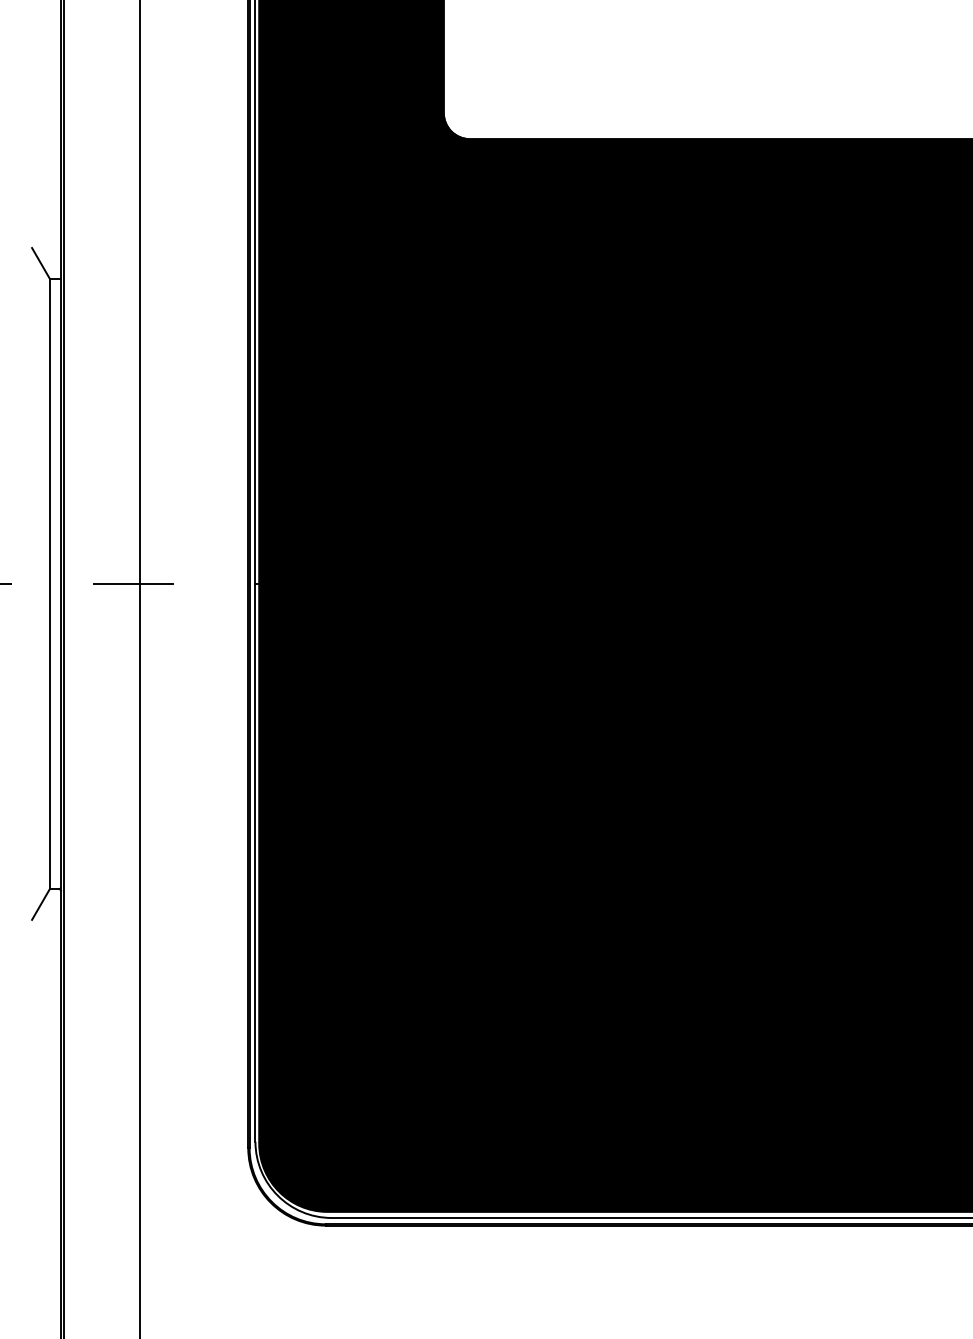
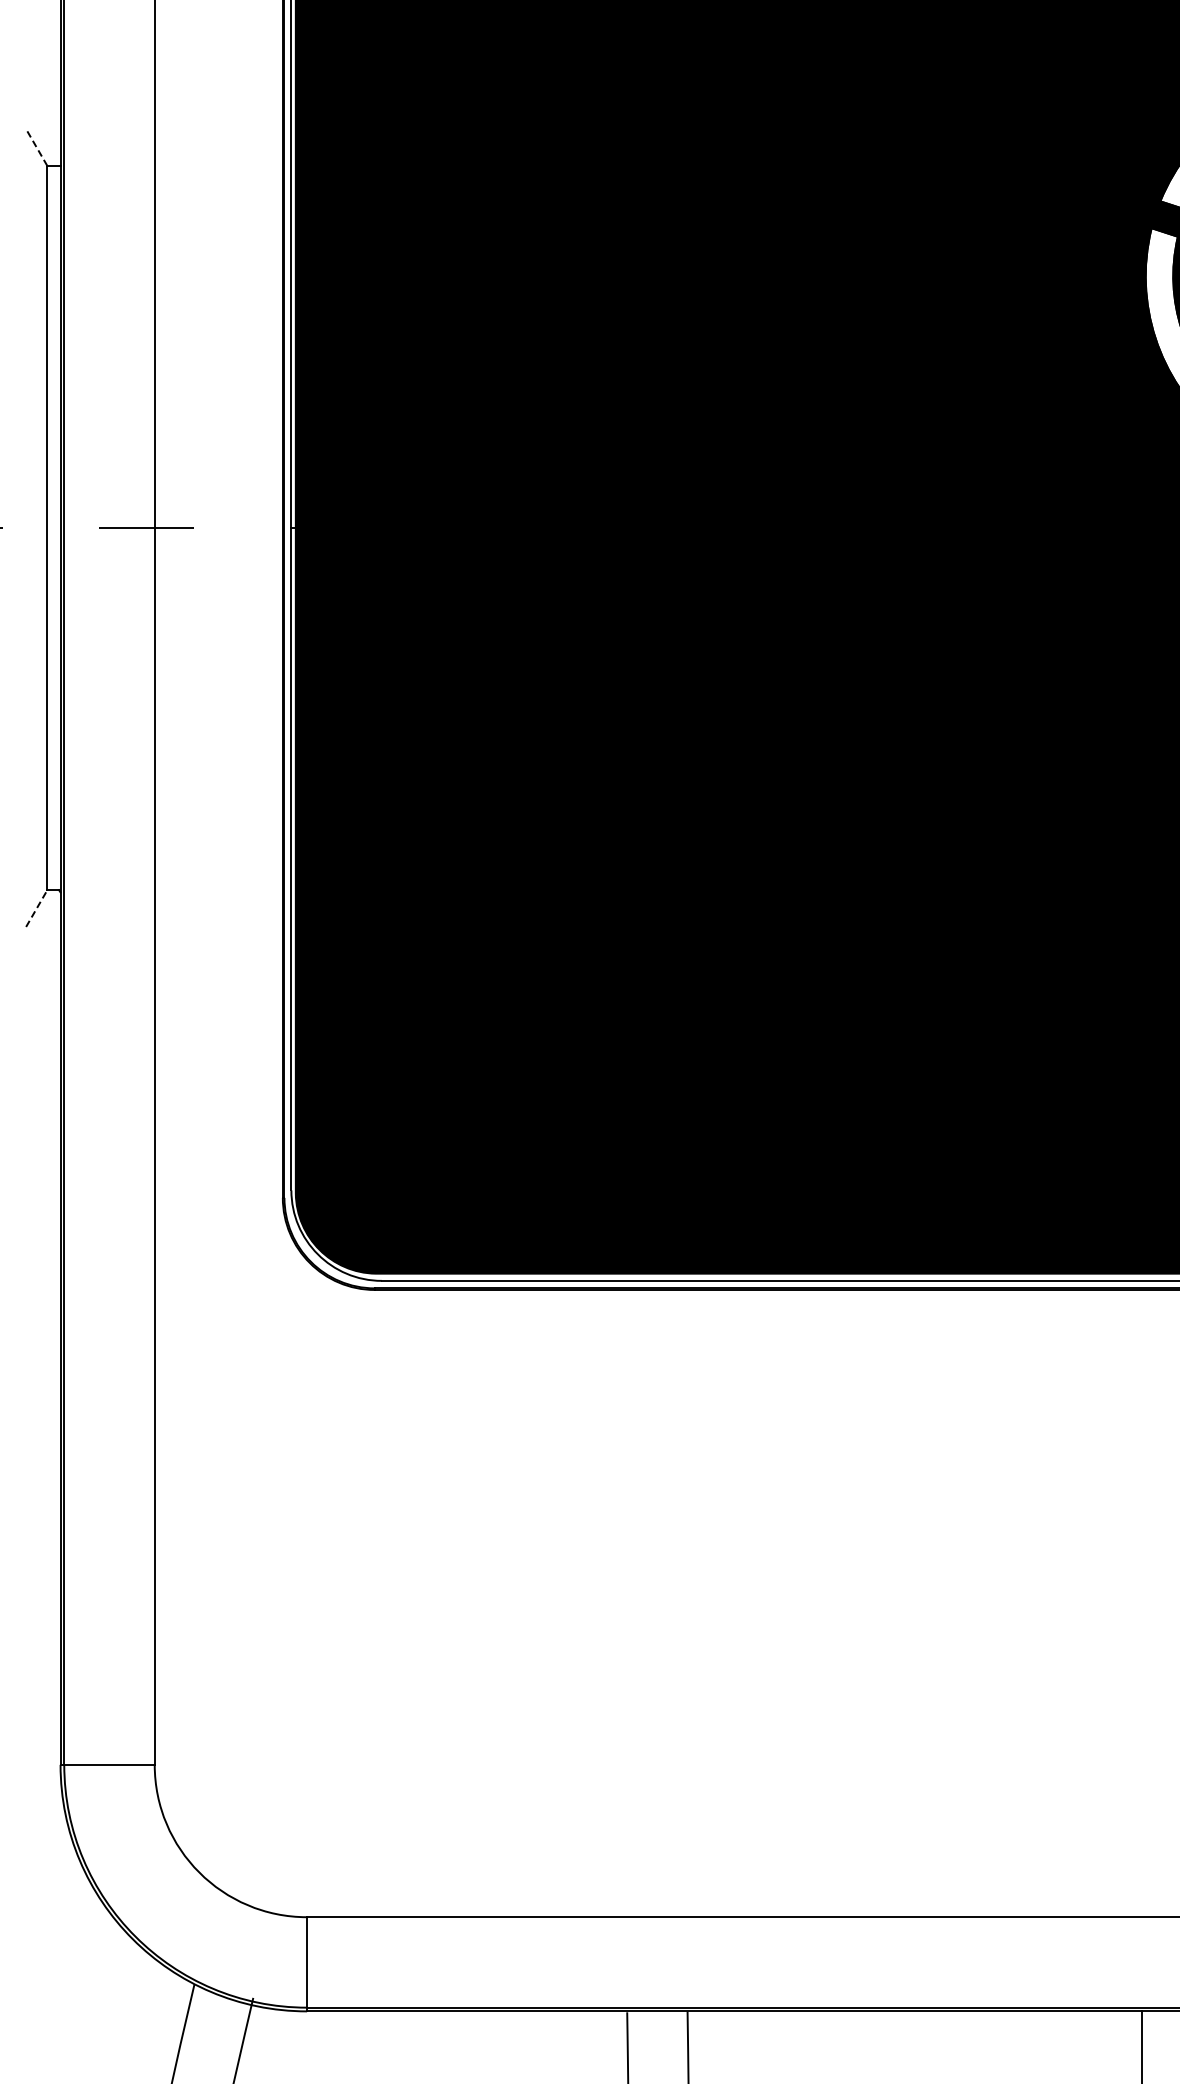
line: (40, 263) -> (36, 147), solid -> dashed
line: (41, 904) -> (37, 908), solid -> dashed

